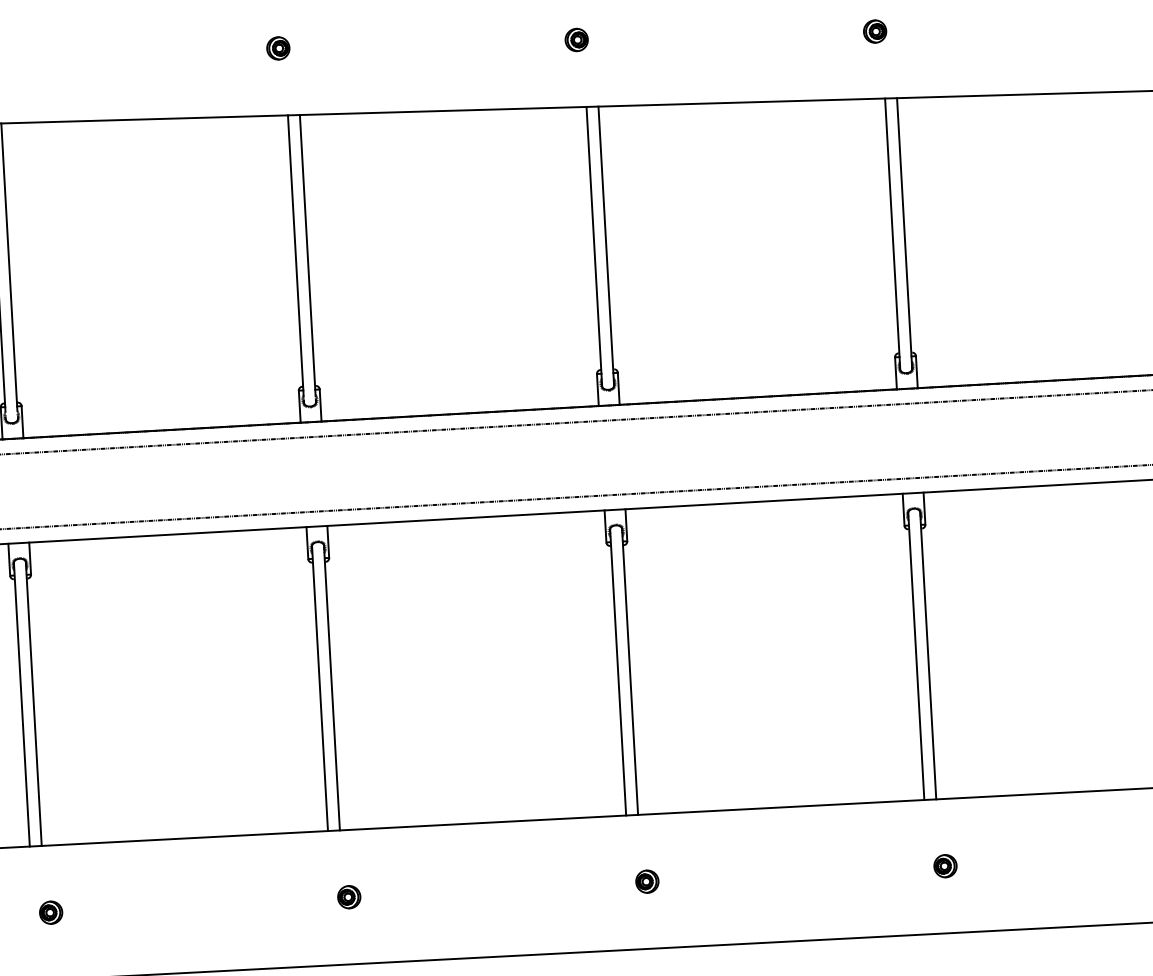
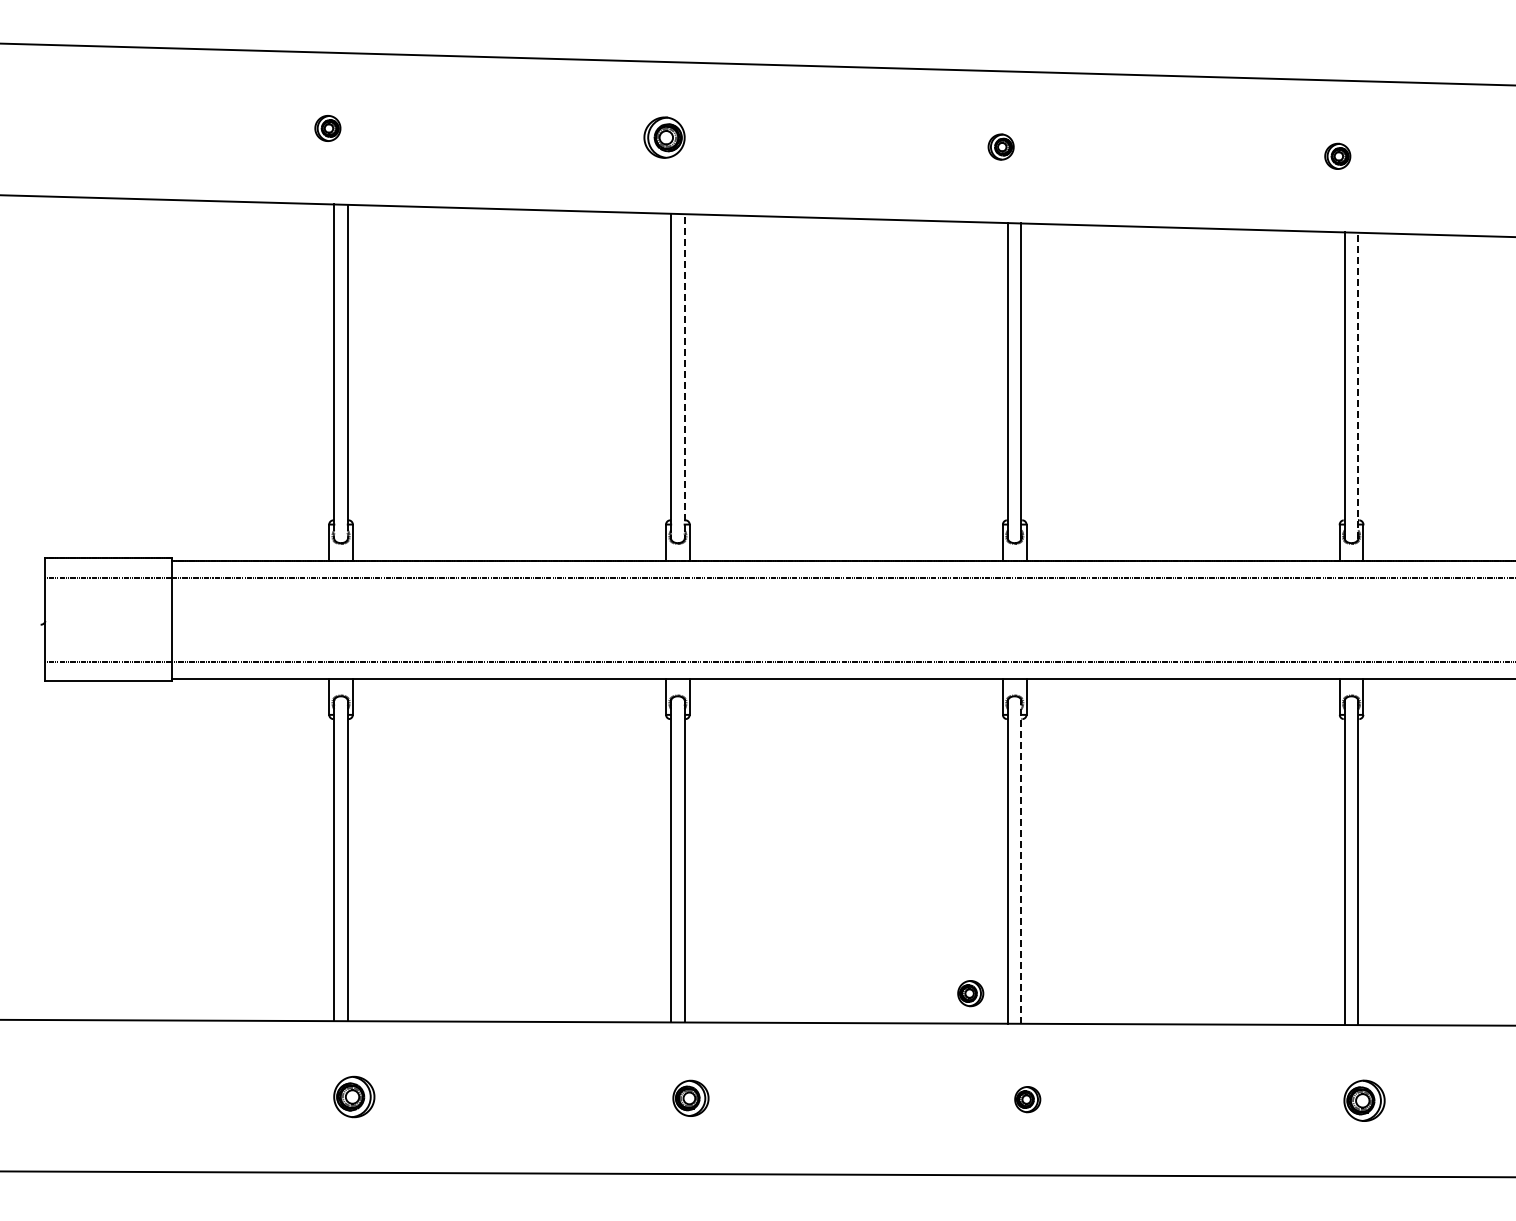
part: (278, 48) -> (664, 137), size x1.6
line: (904, 233) -> (1358, 385), solid -> dashed
line: (307, 255) -> (684, 372), solid -> dashed
line: (630, 671) -> (1021, 861), solid -> dashed
part: (591, 790) -> (970, 993), added
part: (945, 865) -> (1364, 1100), size x1.6
part: (348, 896) -> (690, 1097), size x1.4
part: (50, 912) -> (353, 1096), size x1.6

